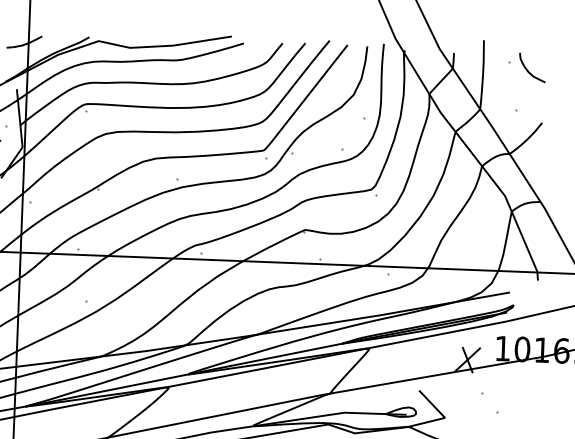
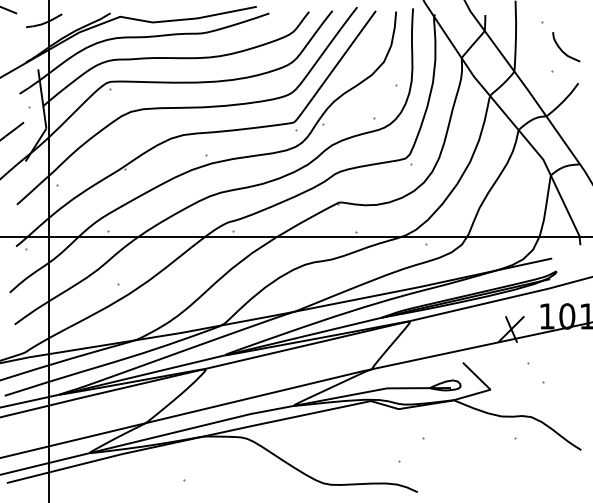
curve: (528, 70) -> (562, 49), moved

